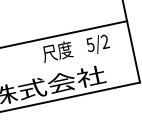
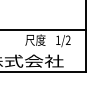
text: (89, 45) -> (57, 40), 5/2 -> 1/2

